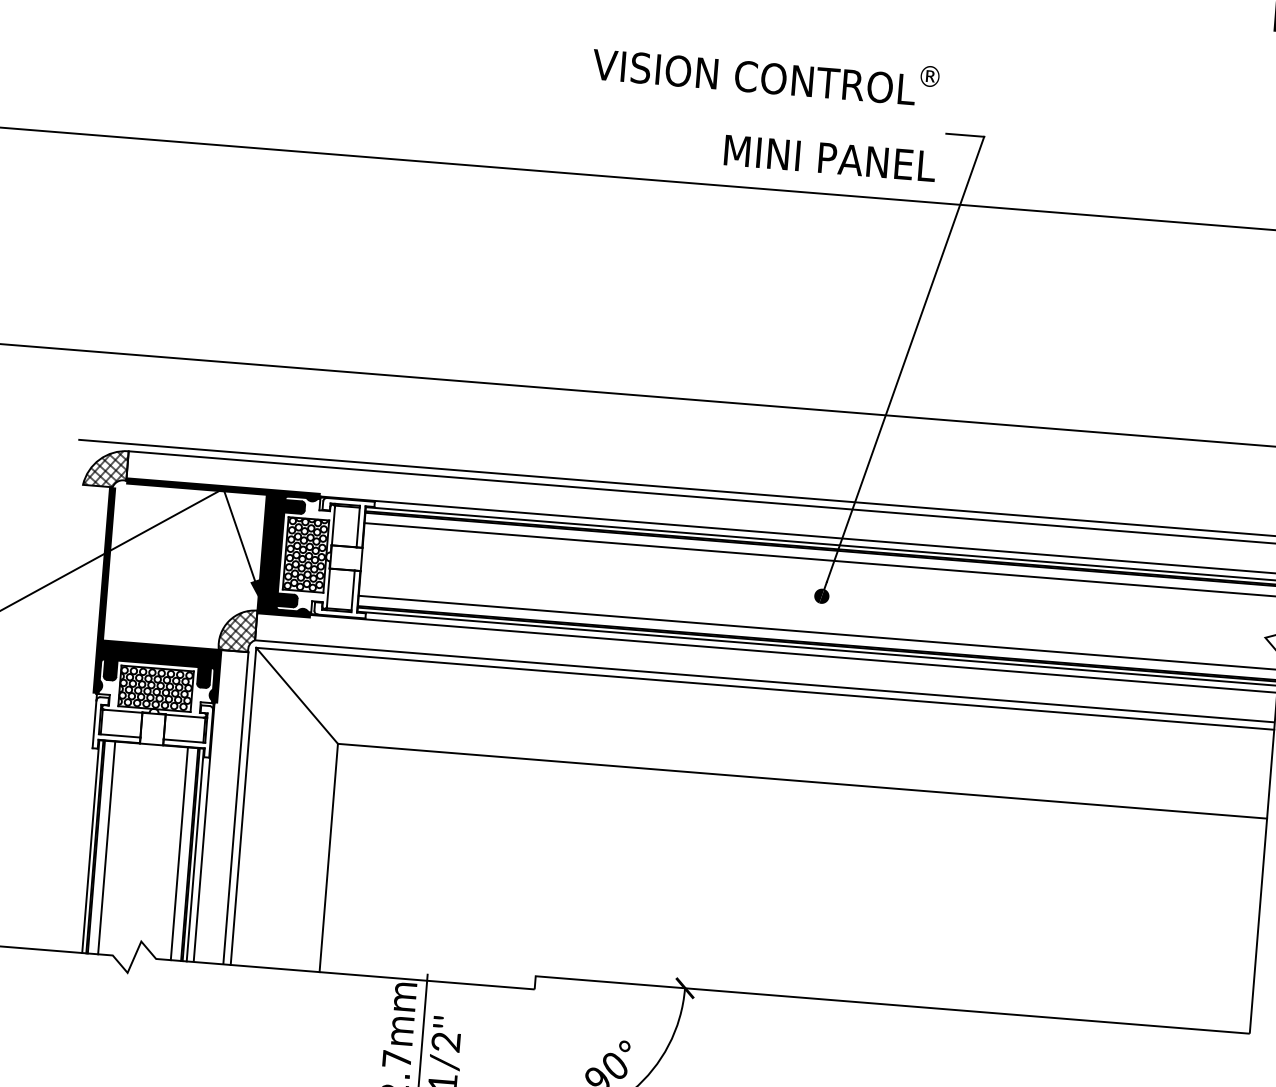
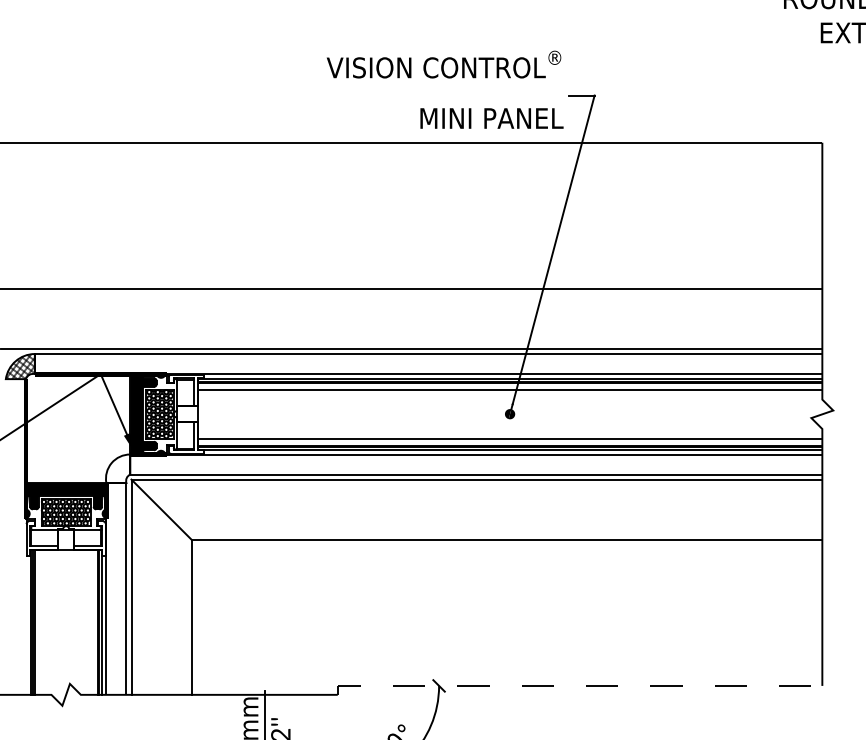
hatch: (238, 629) -> (118, 468), removed
line: (106, 847) -> (41, 622), removed
line: (178, 853) -> (90, 622), removed
line: (886, 1003) -> (575, 685), solid -> dashed

